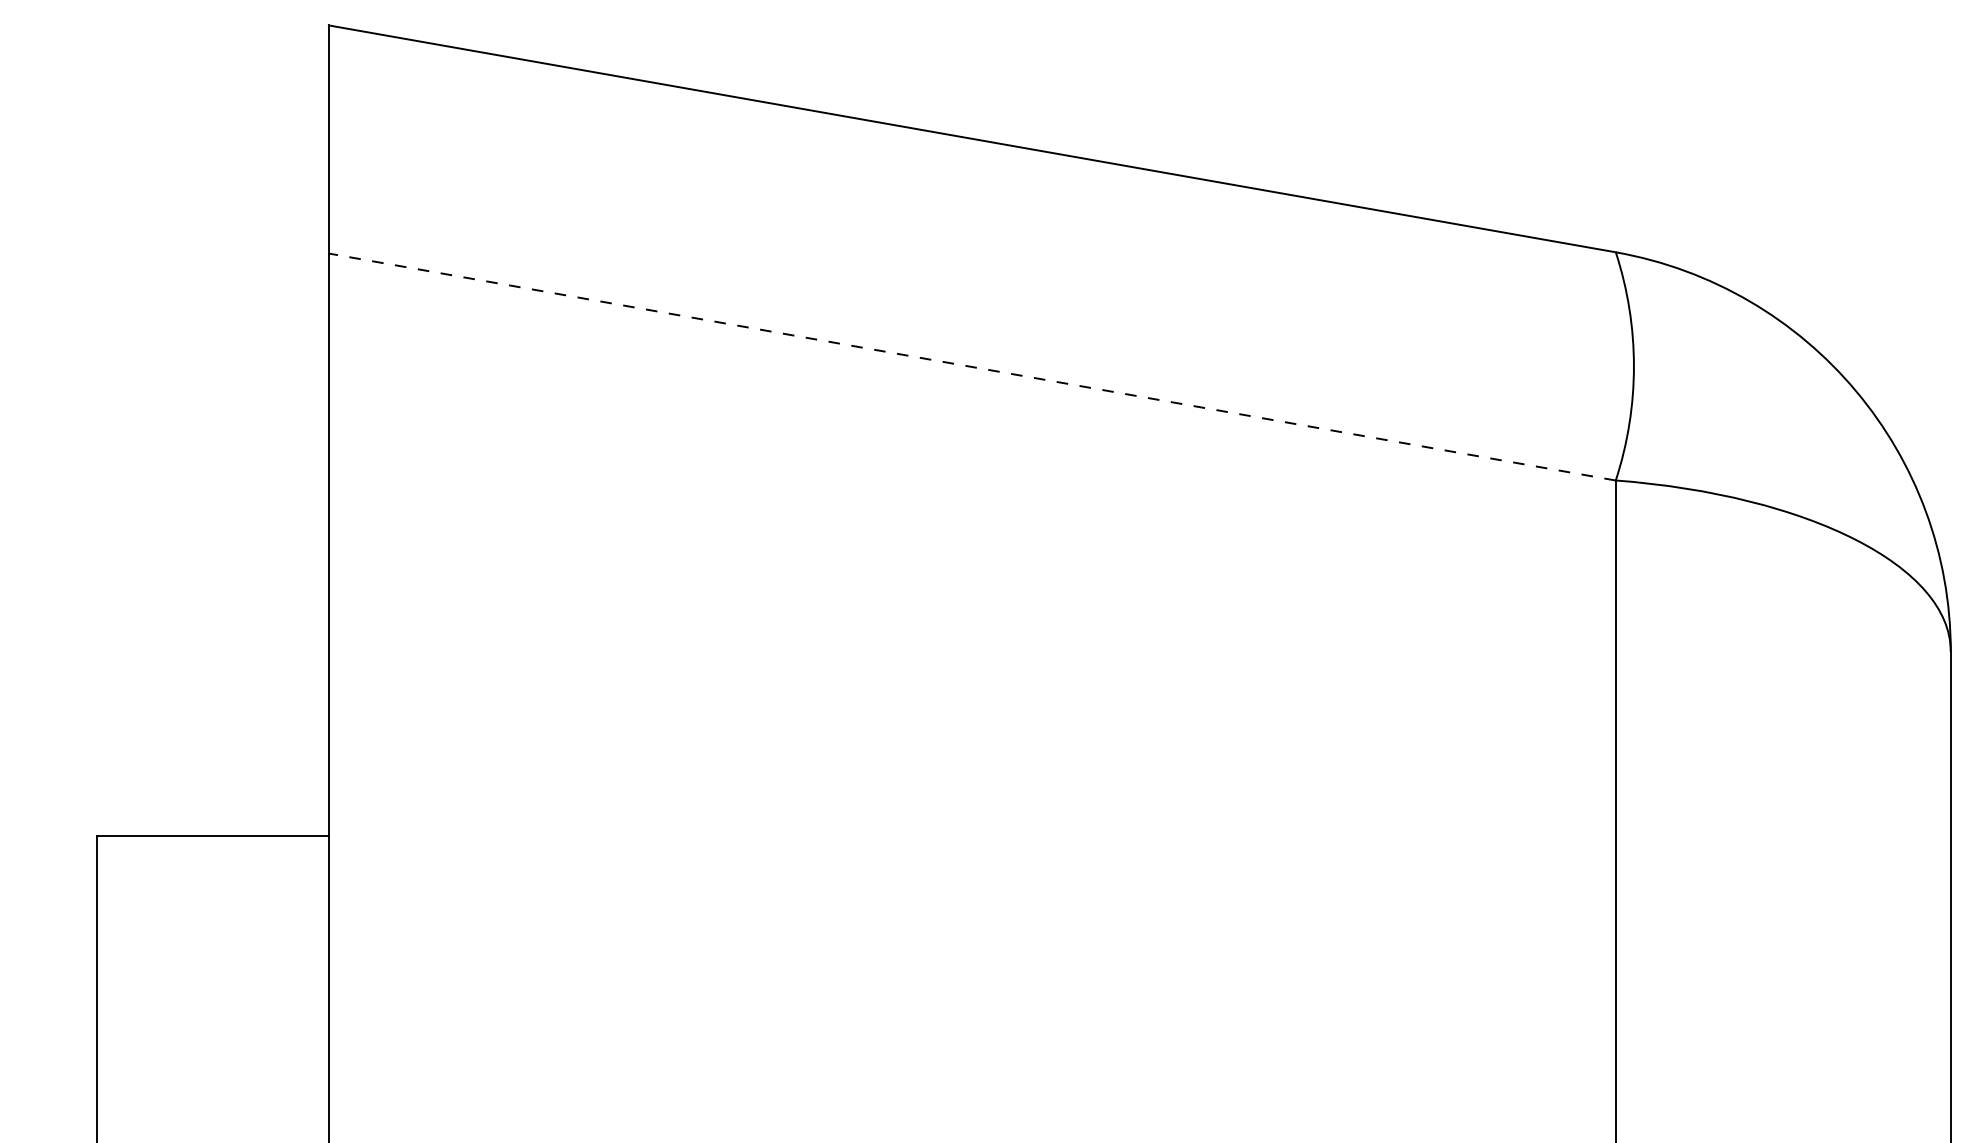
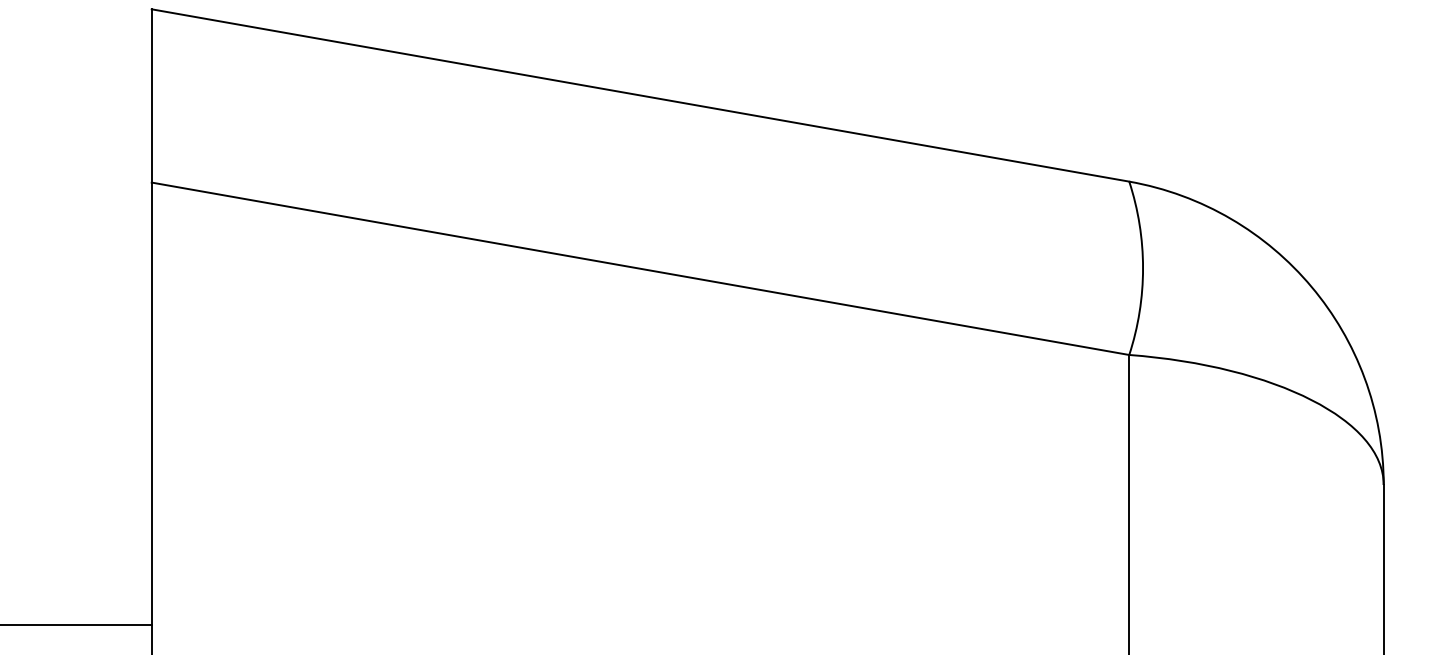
line: (971, 366) -> (639, 268), dashed -> solid

